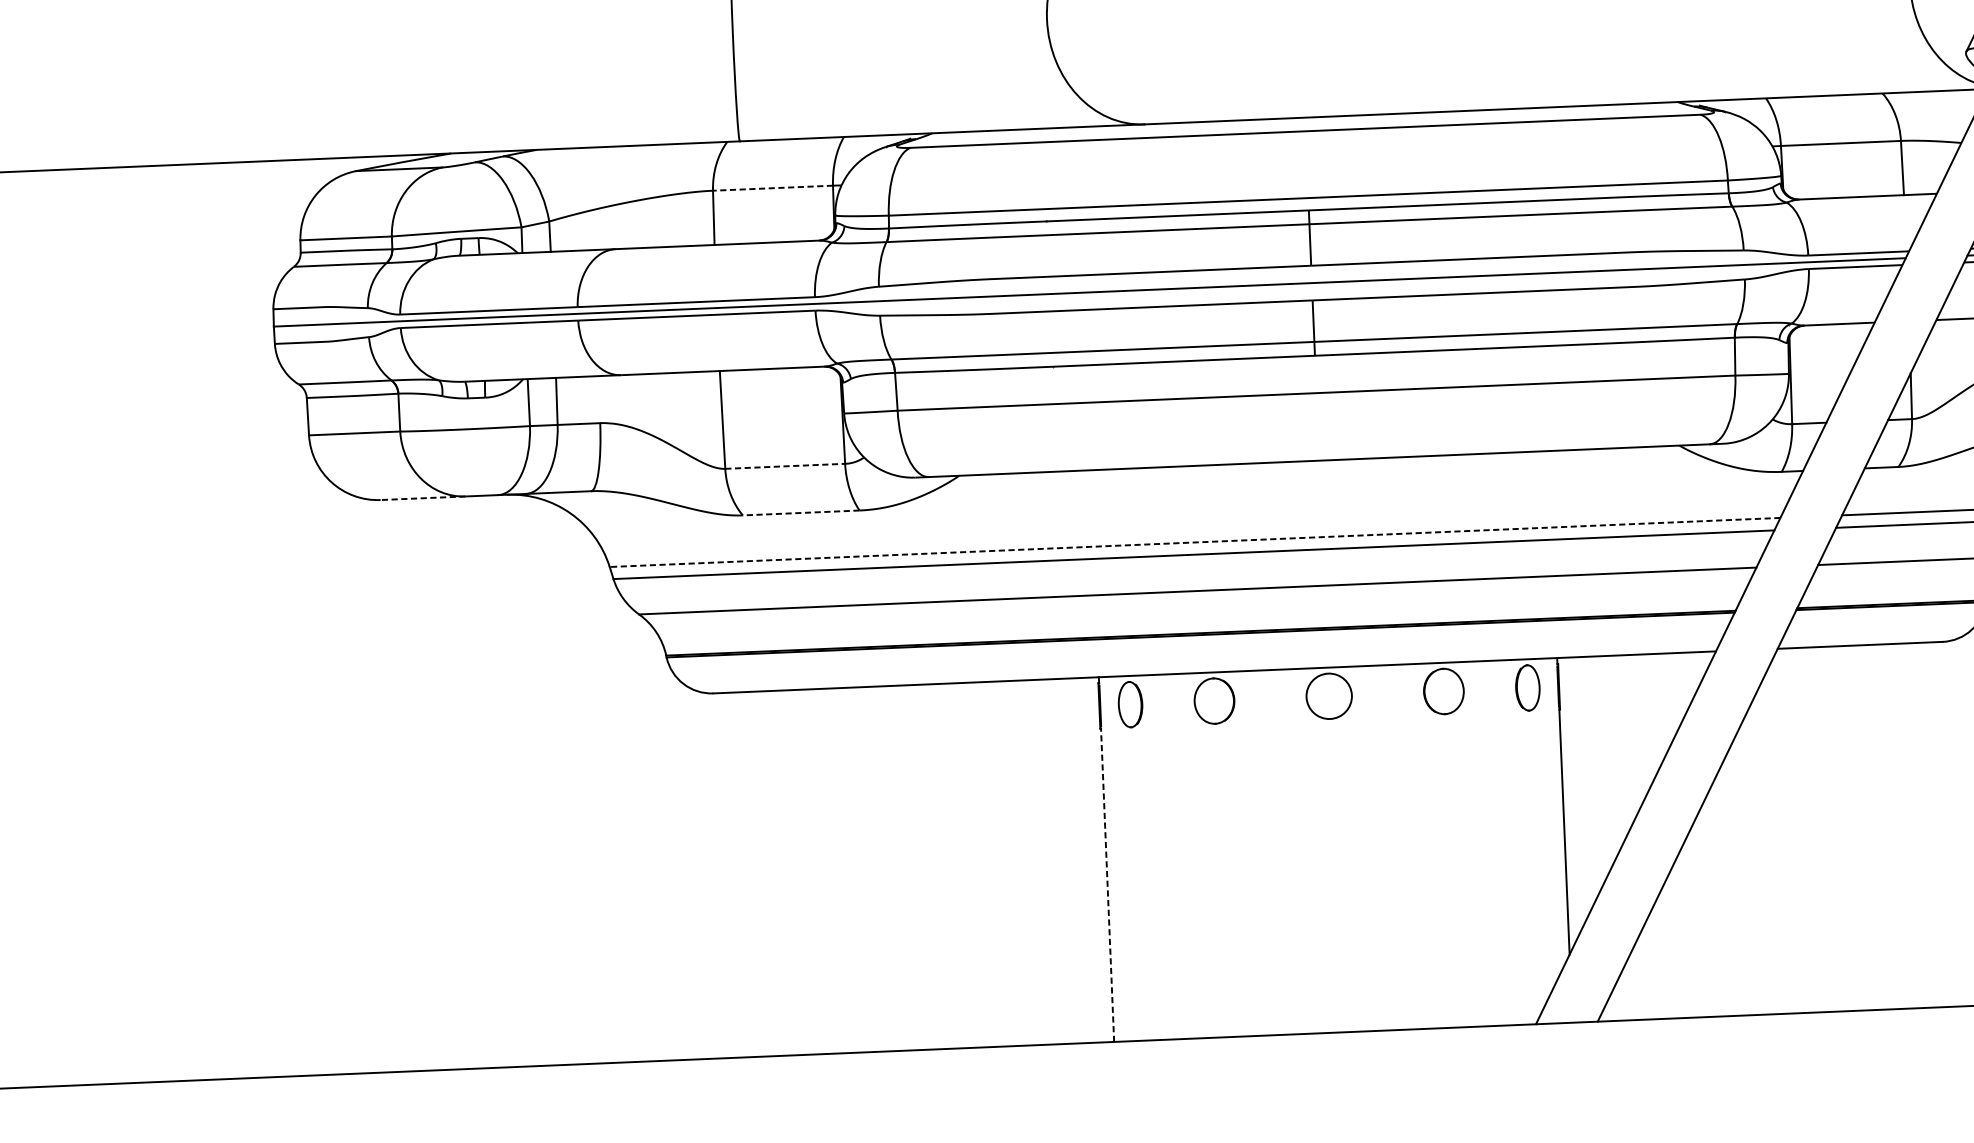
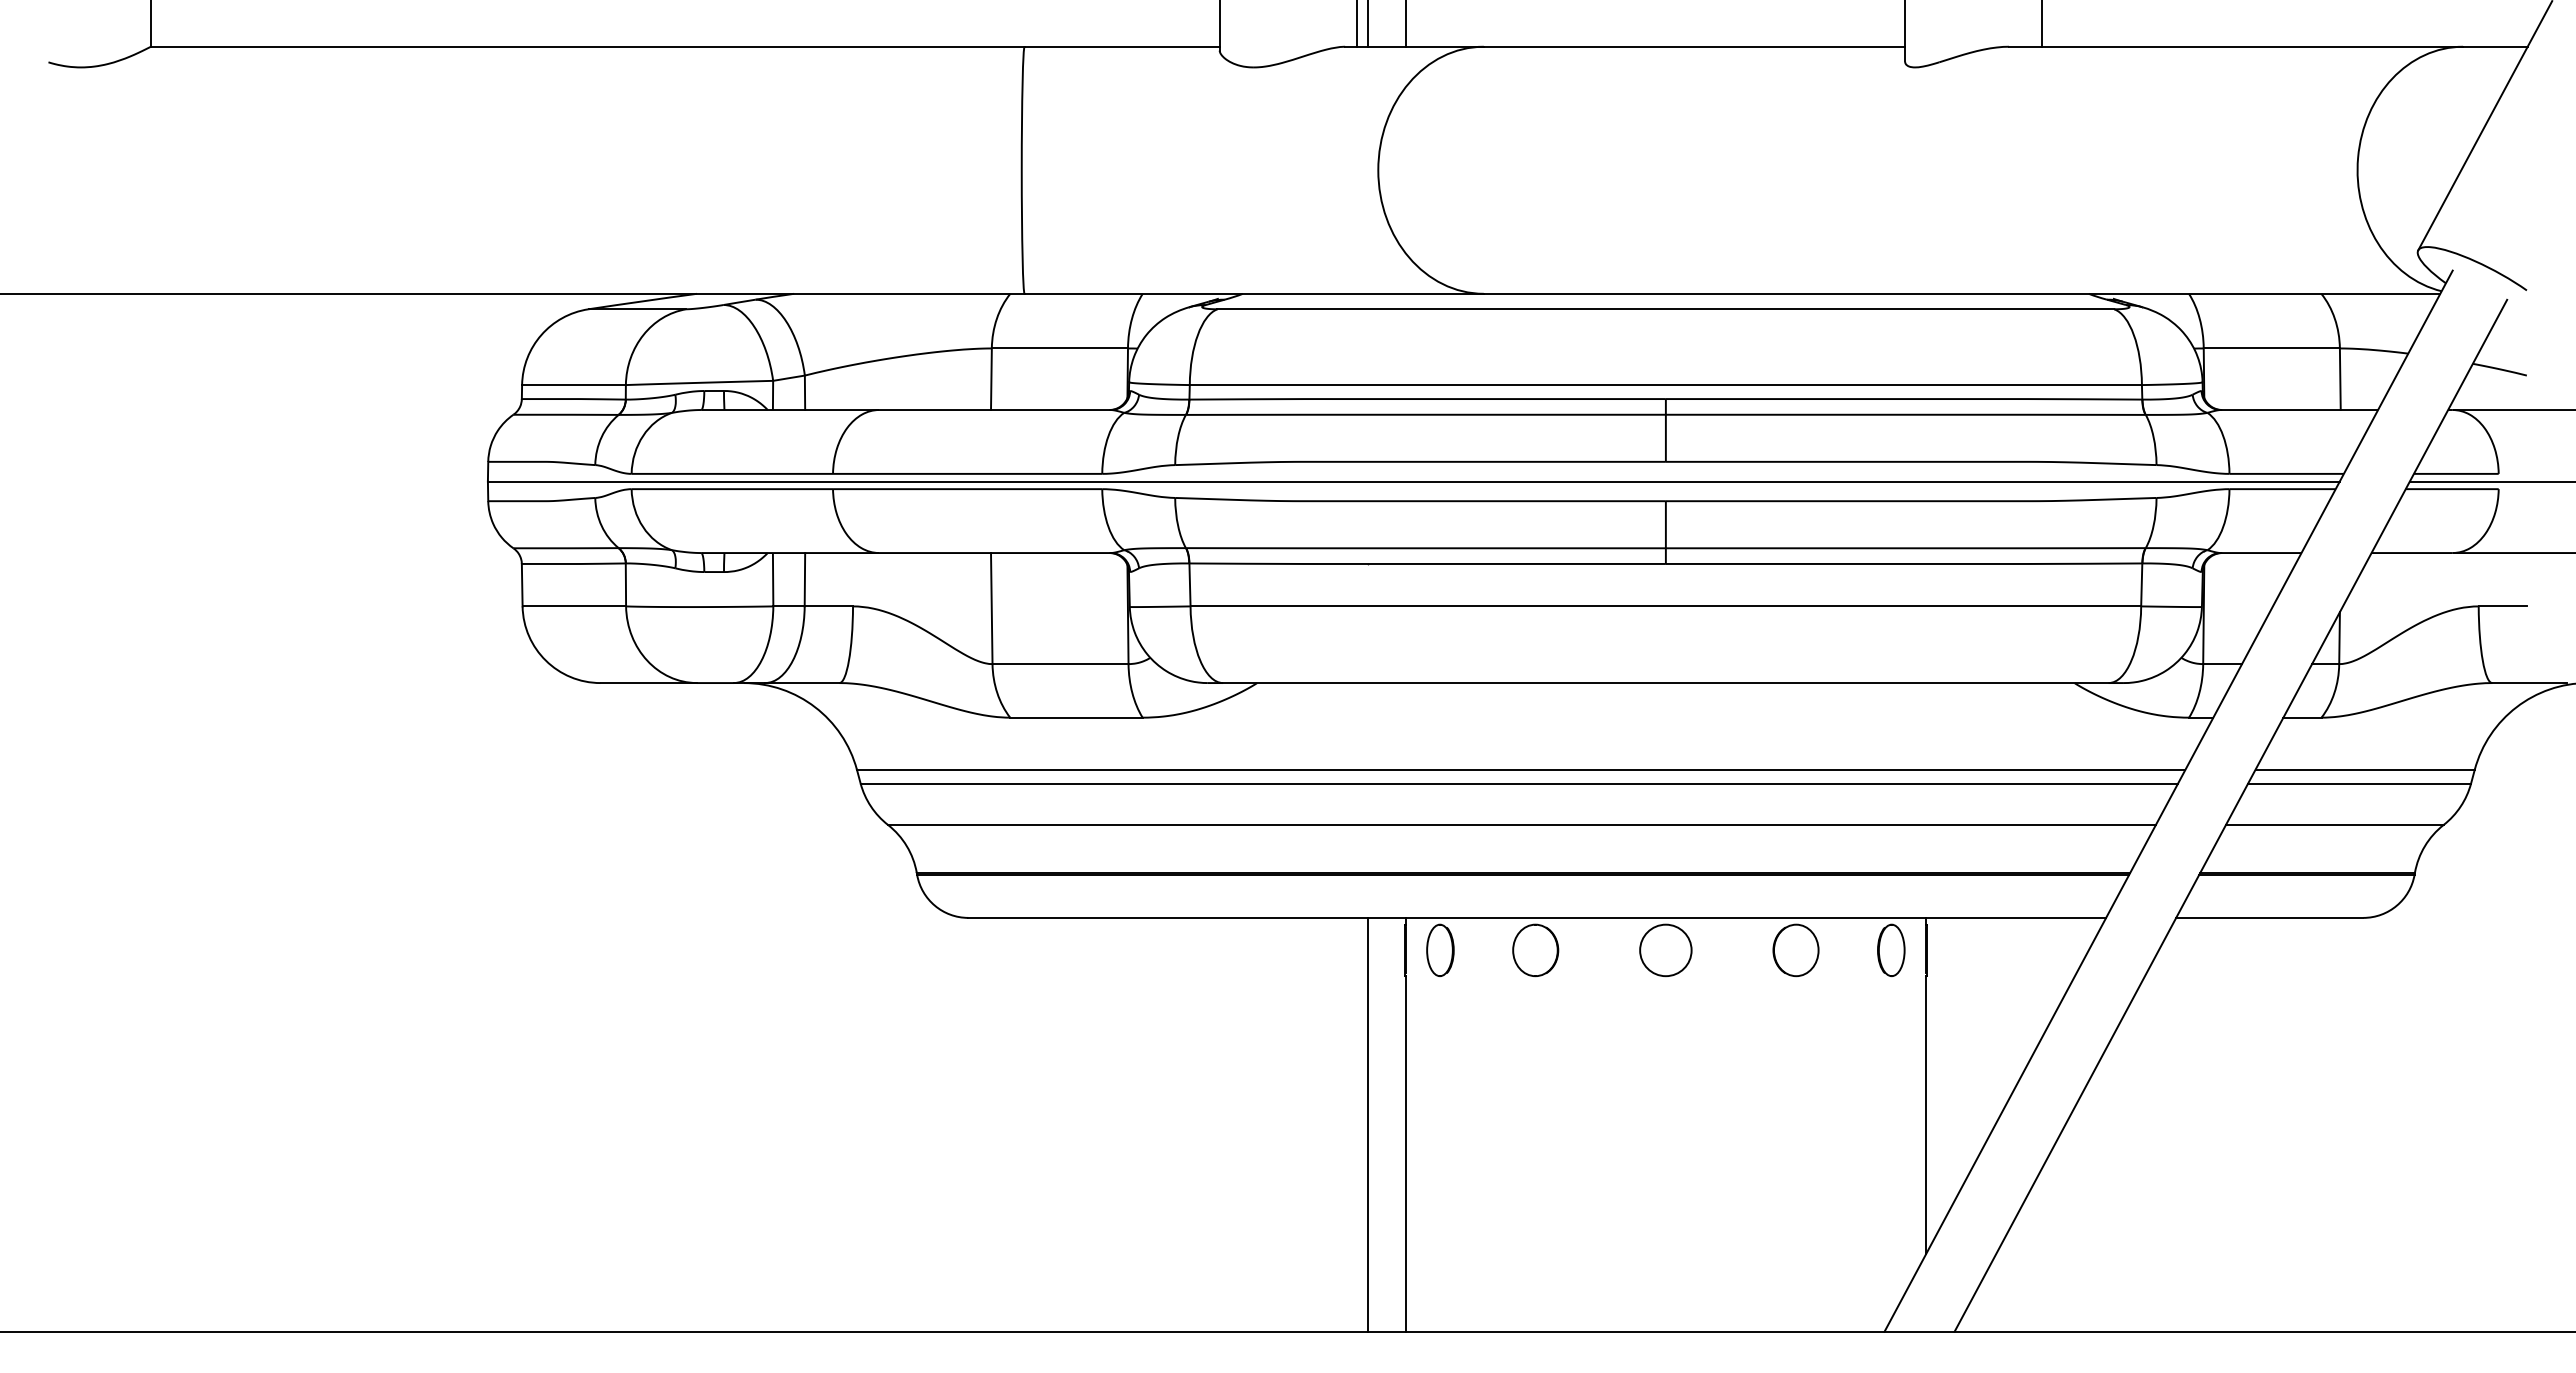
line: (772, 188) -> (1059, 348), dashed -> solid
line: (786, 466) -> (1061, 664), dashed -> solid
line: (422, 498) -> (648, 683), dashed -> solid
line: (800, 512) -> (1075, 717), dashed -> solid
line: (1194, 542) -> (1520, 769), dashed -> solid
line: (1073, 860) -> (1368, 1124), added
line: (1107, 884) -> (1405, 1153), dashed -> solid

